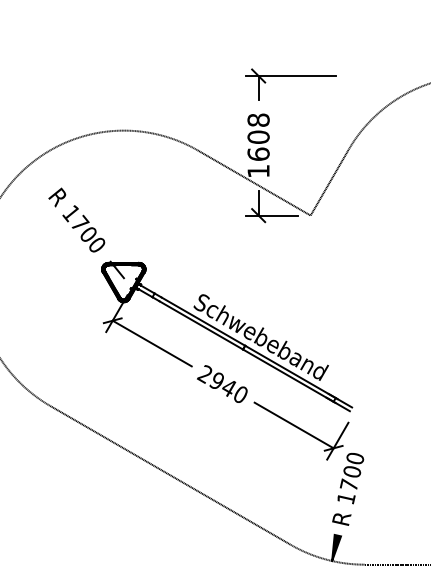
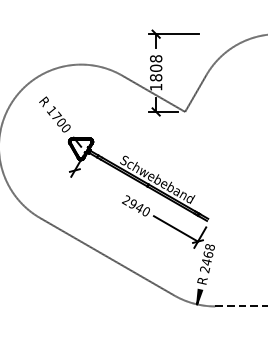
text: (259, 153) -> (156, 77), 1608 -> 1808
line: (151, 342) -> (96, 182), removed
text: (350, 478) -> (207, 258), 1700 -> 2468

